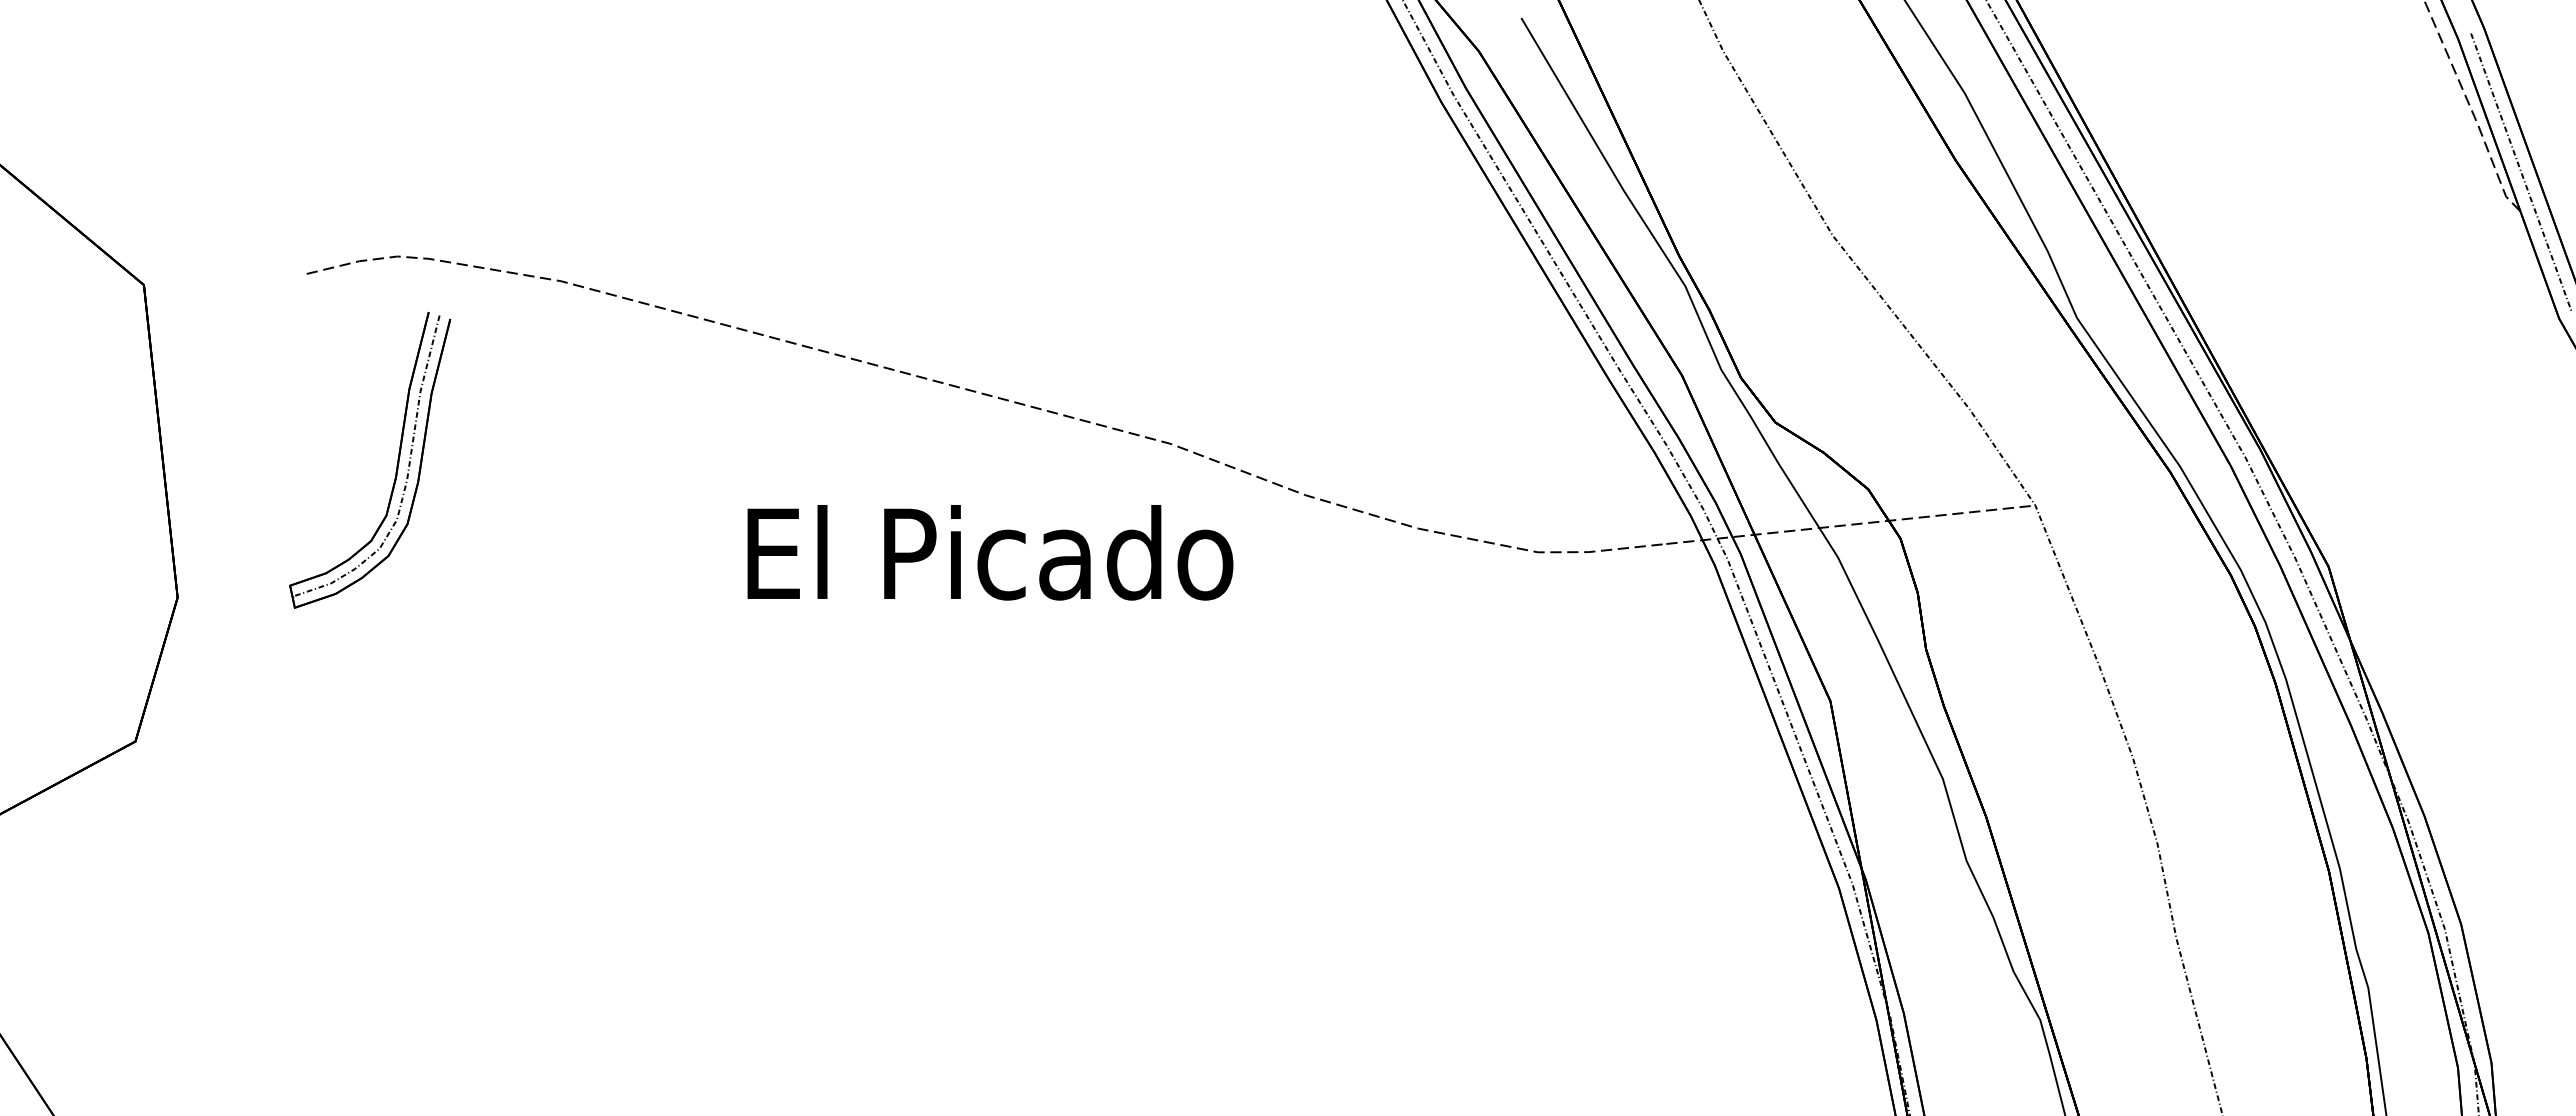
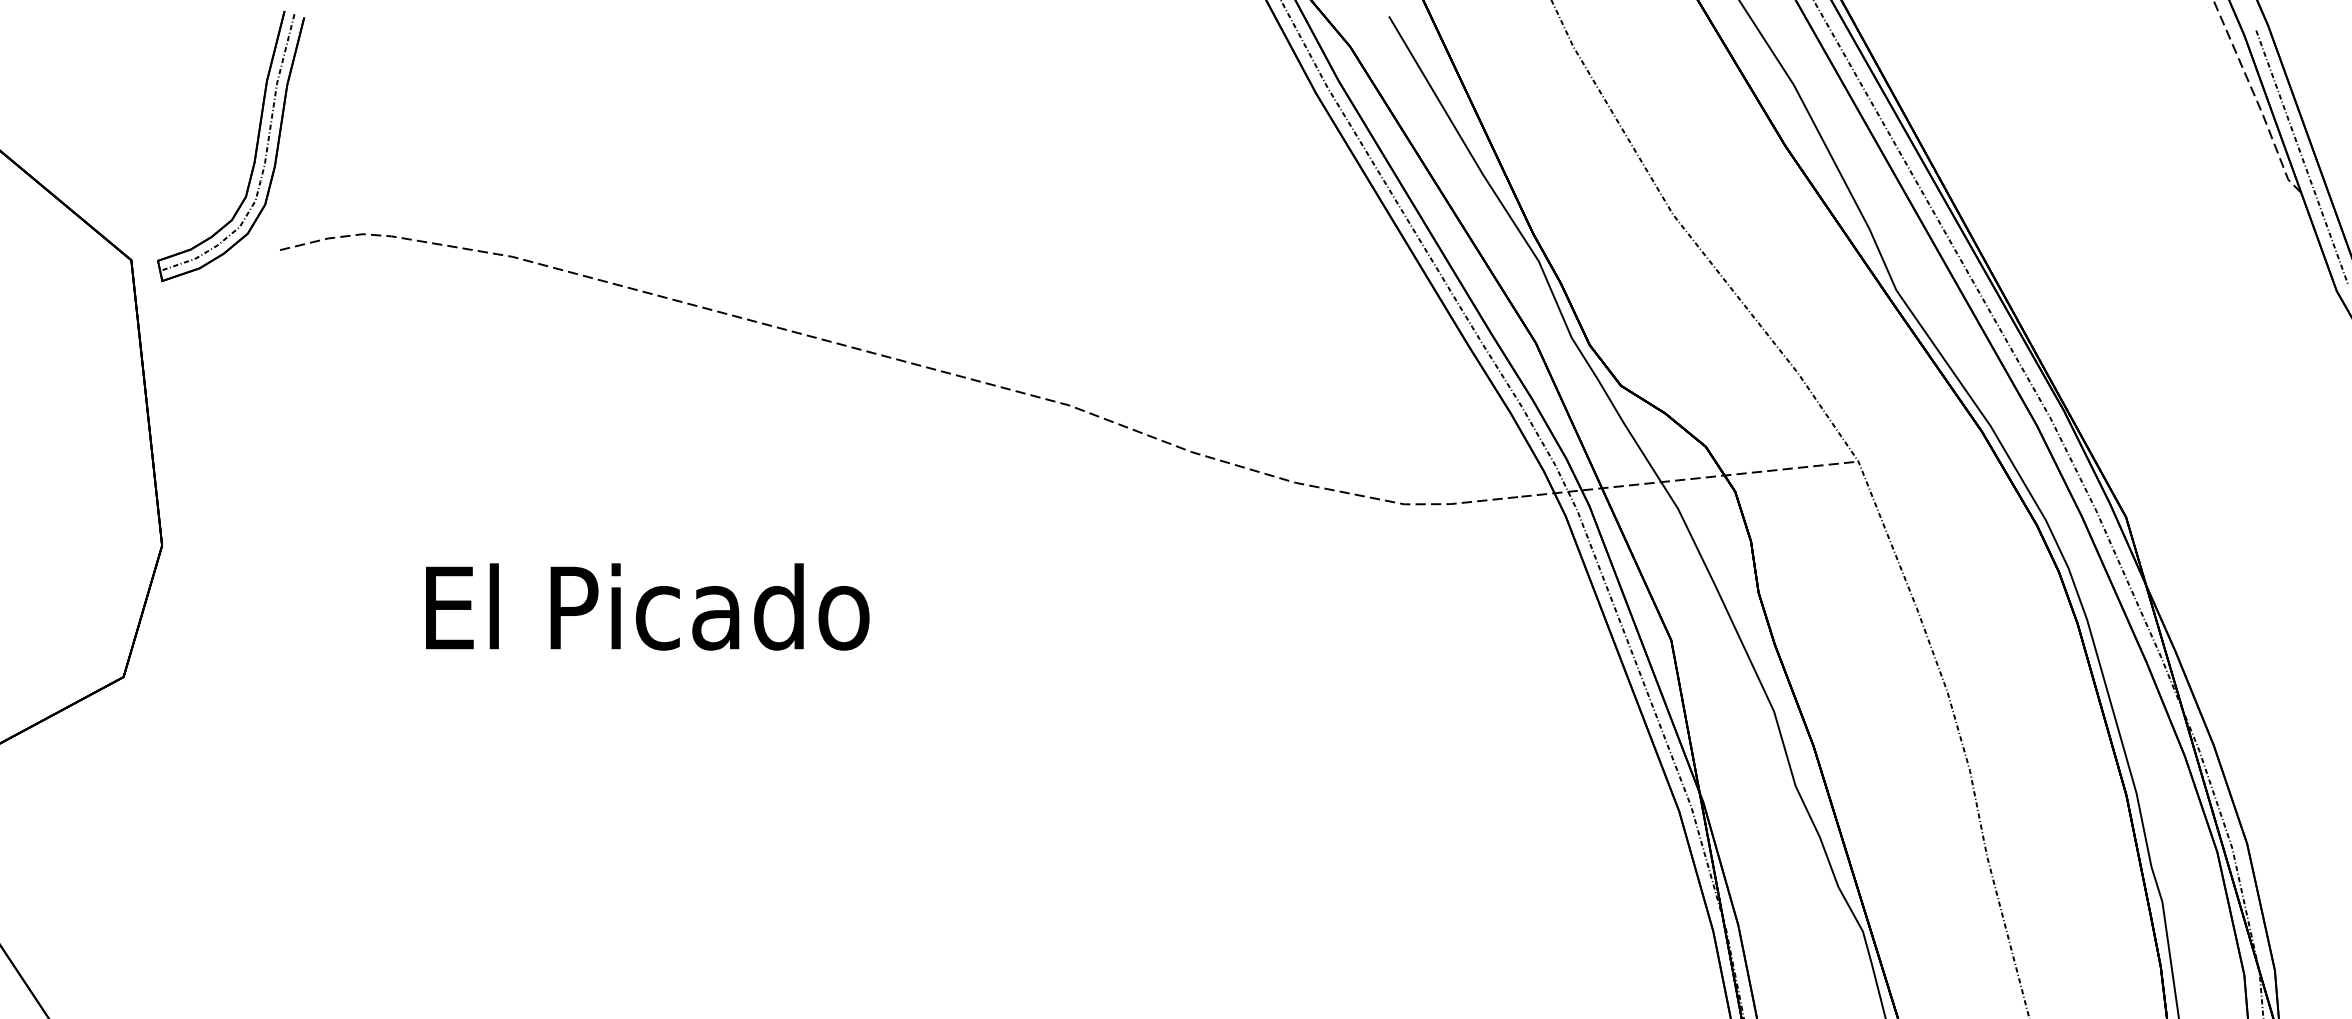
part: (396, 465) -> (255, 151), moved
text: (990, 552) -> (647, 606), moved

